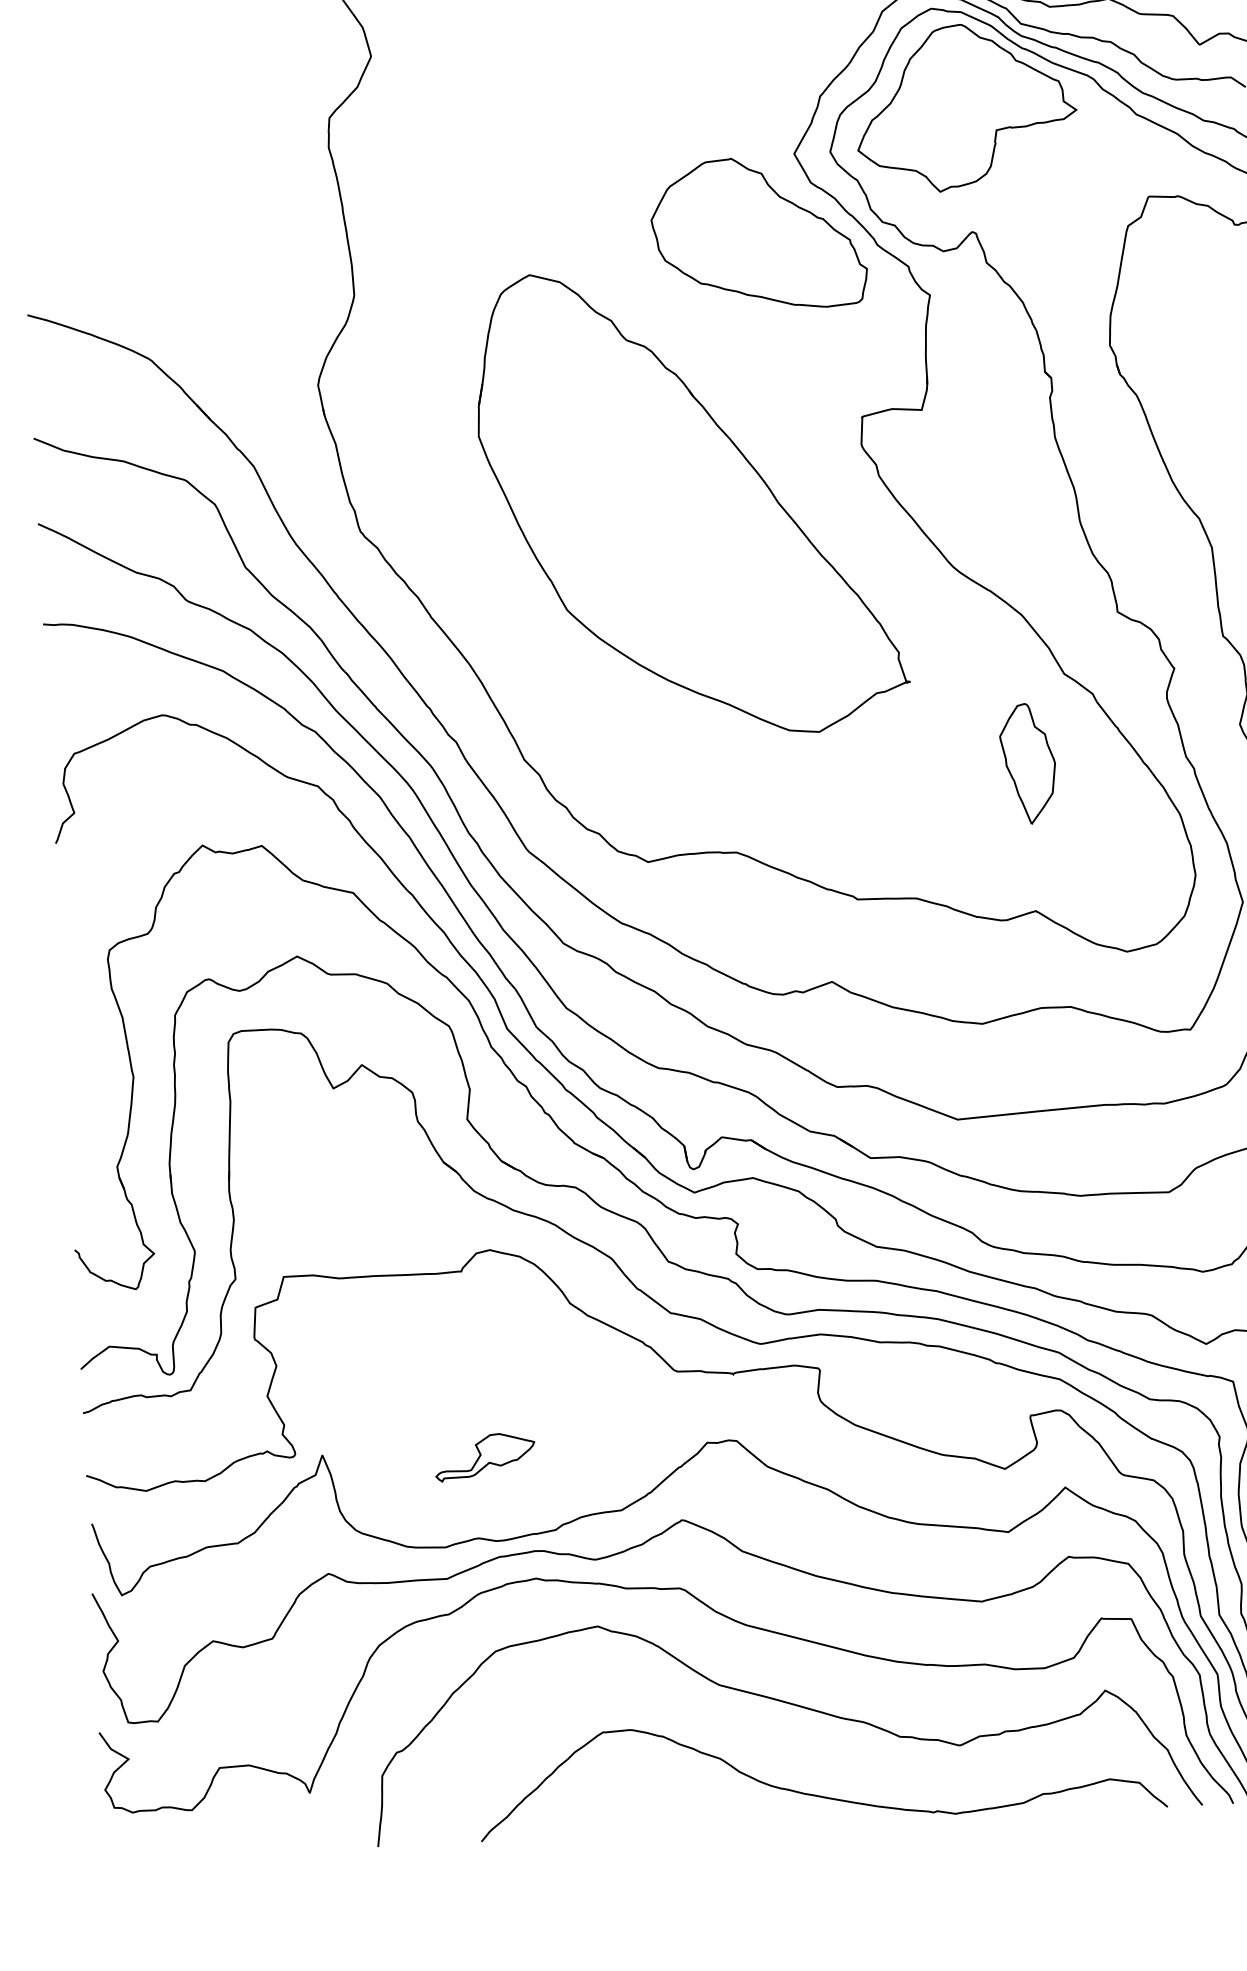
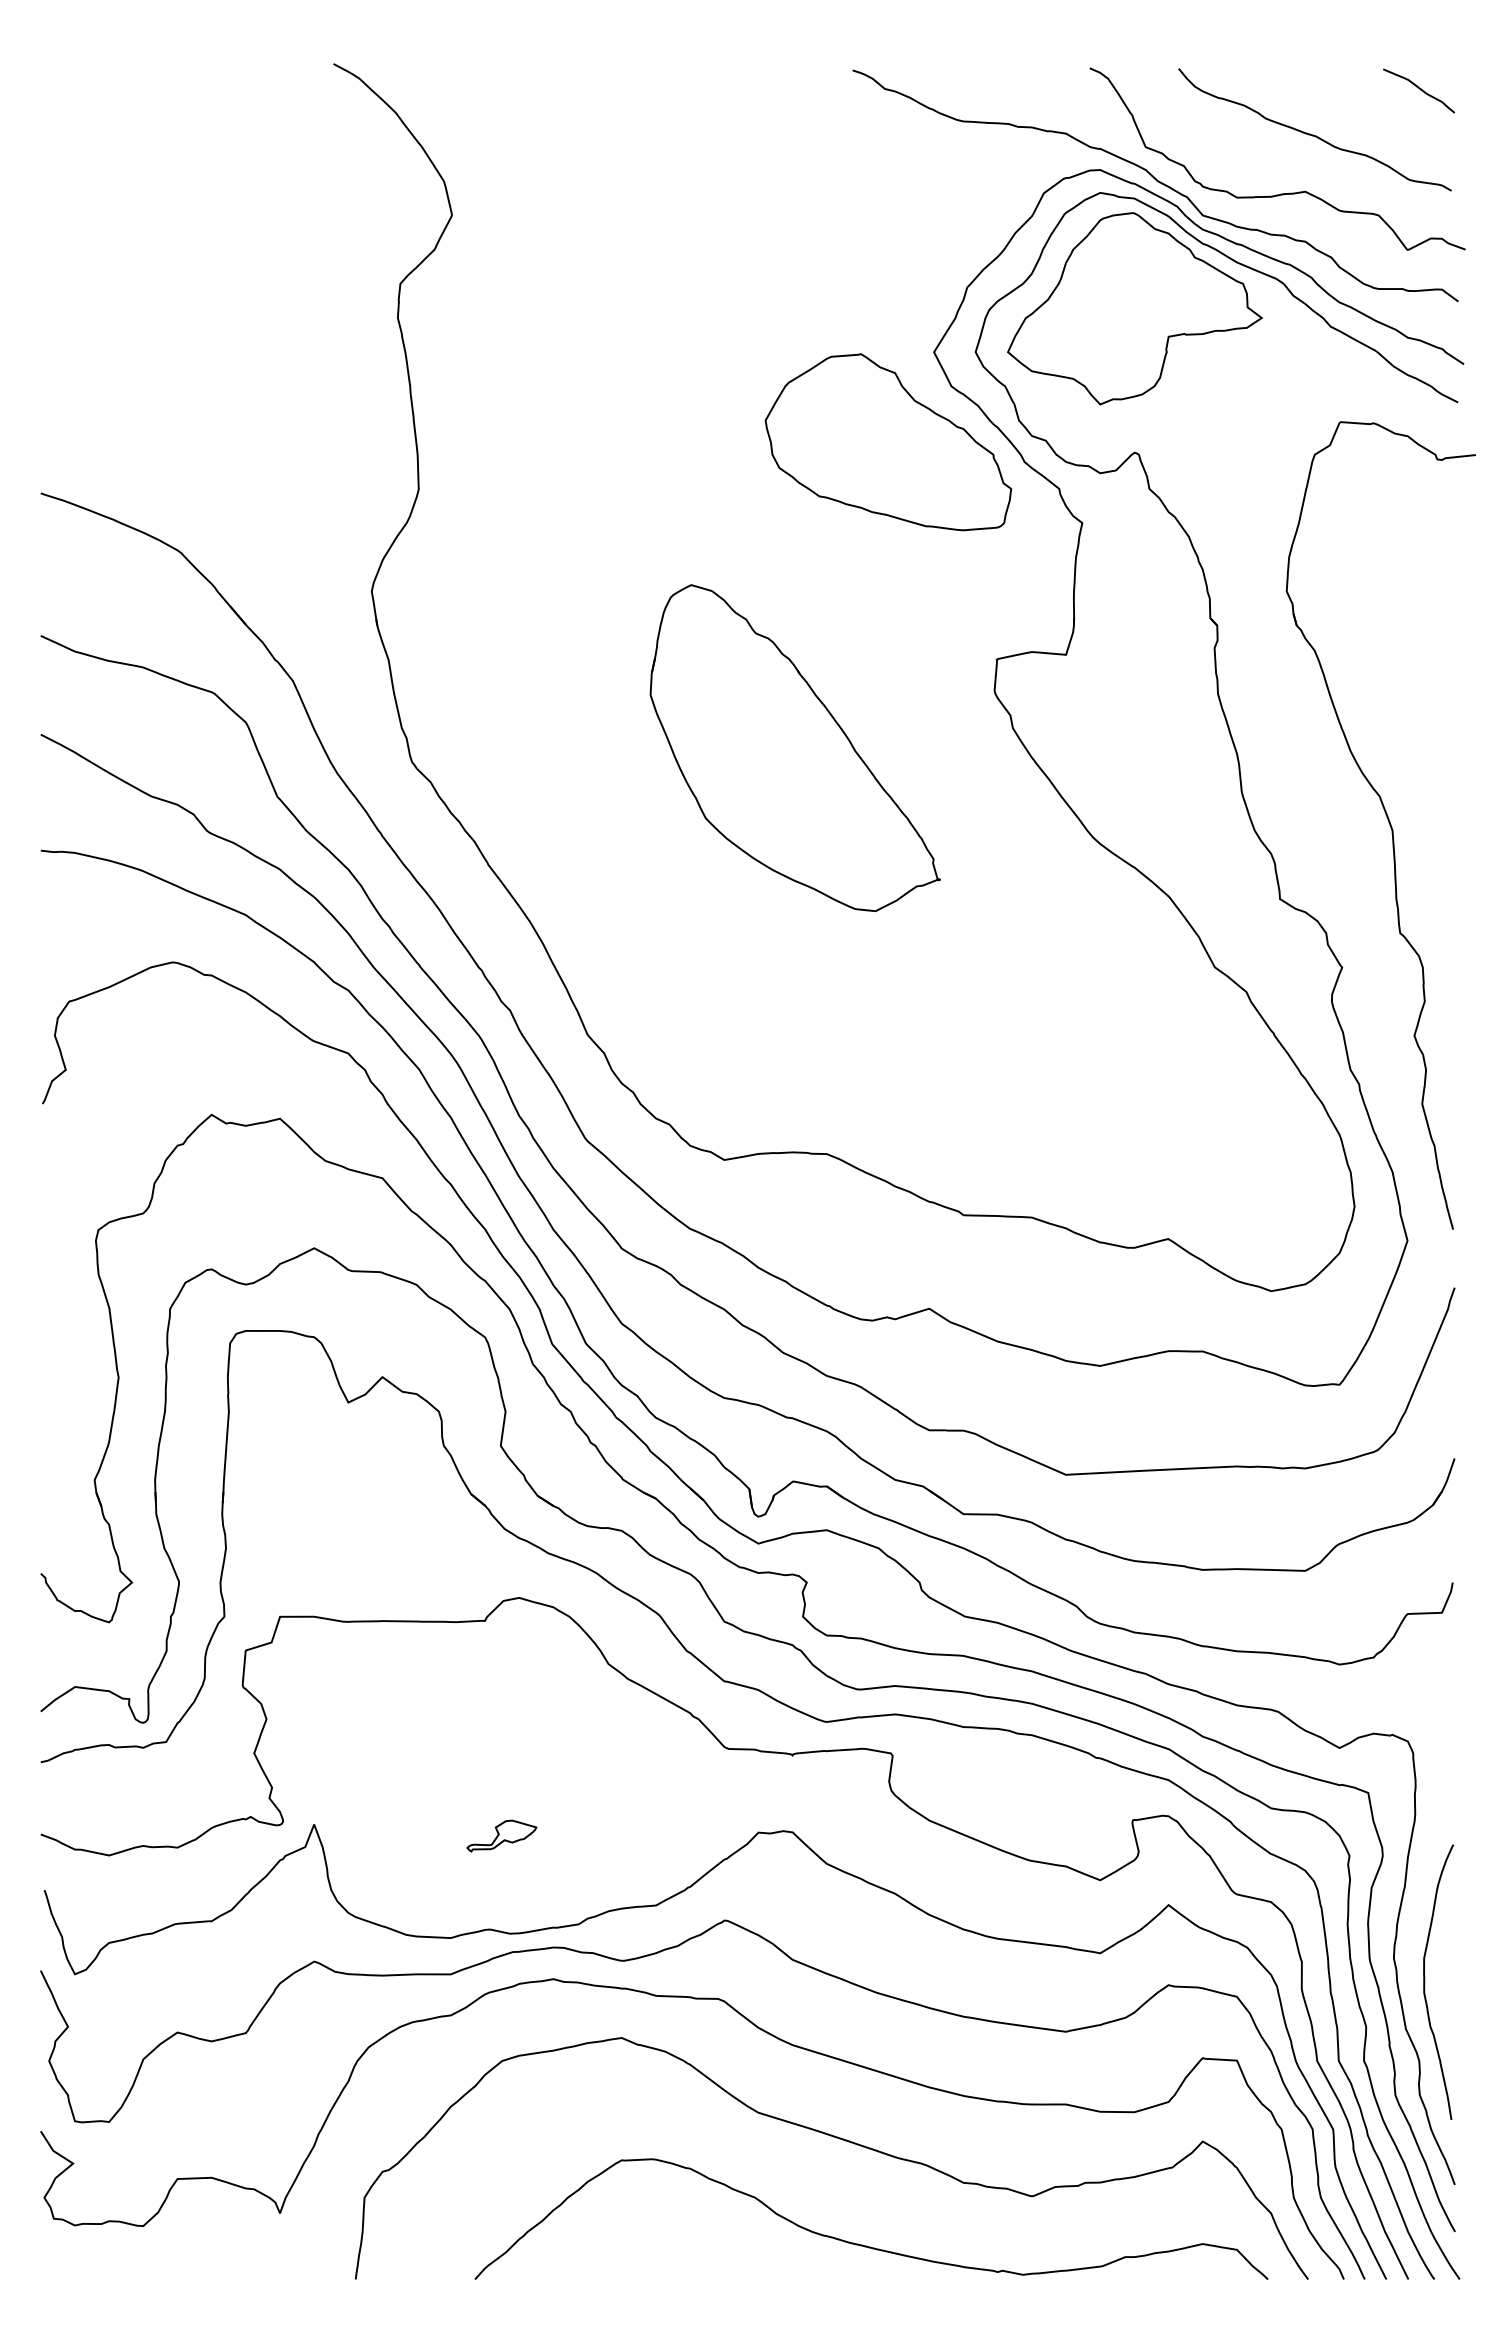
part: (691, 502) -> (795, 747), size x0.6
part: (1027, 763) -> (1167, 1068), removed
part: (484, 1456) -> (501, 1835), size x0.6

